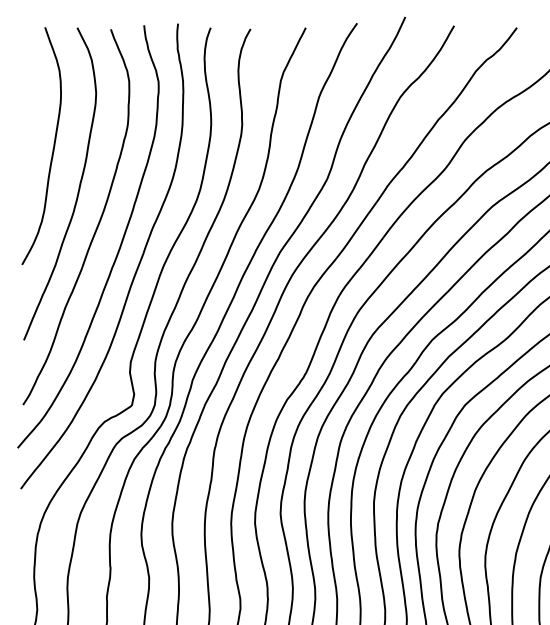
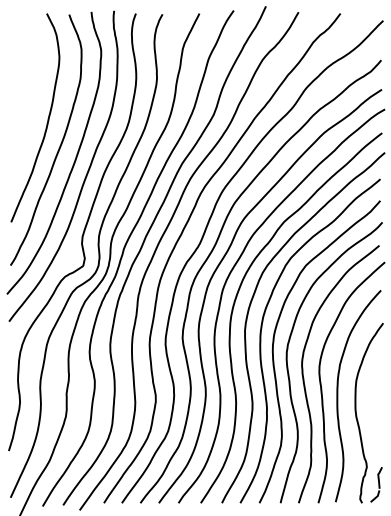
curve: (52, 145) -> (30, 92), removed

